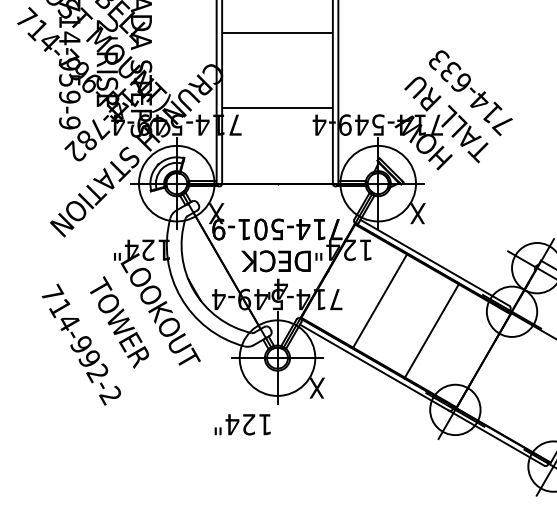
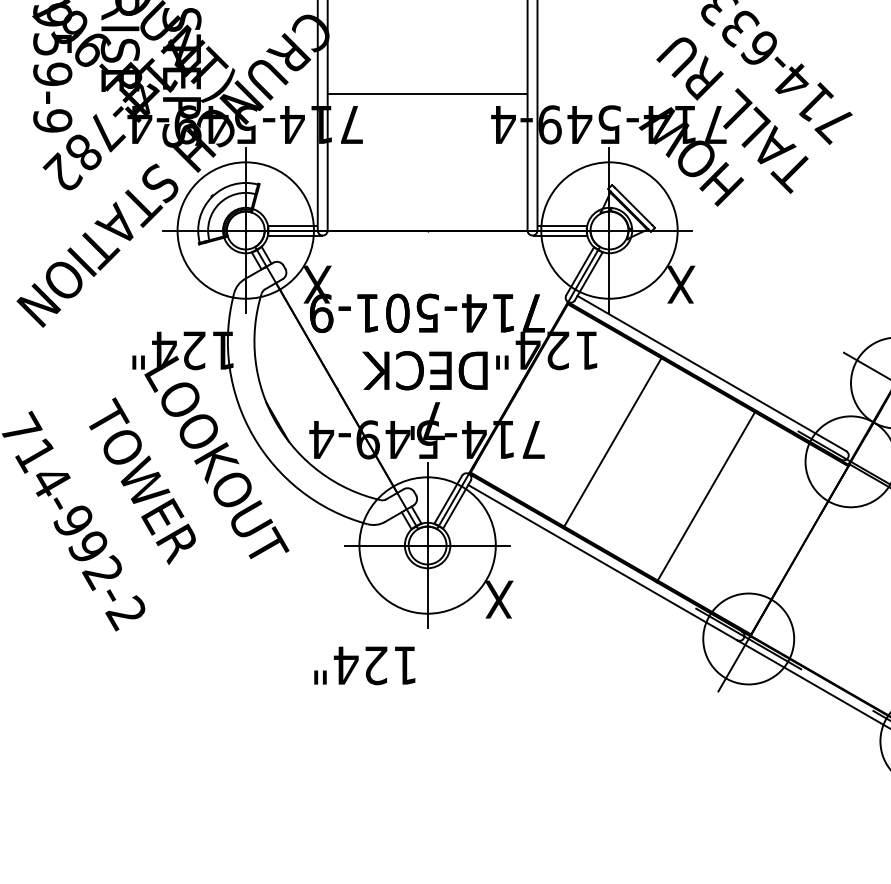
text: (280, 288) -> (433, 419), 4' -> 7'

